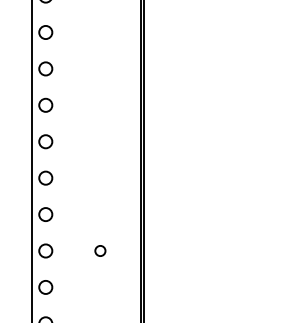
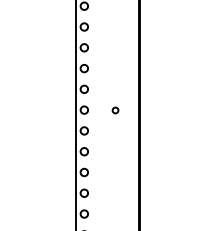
circle: (100, 251) -> (115, 110), moved

